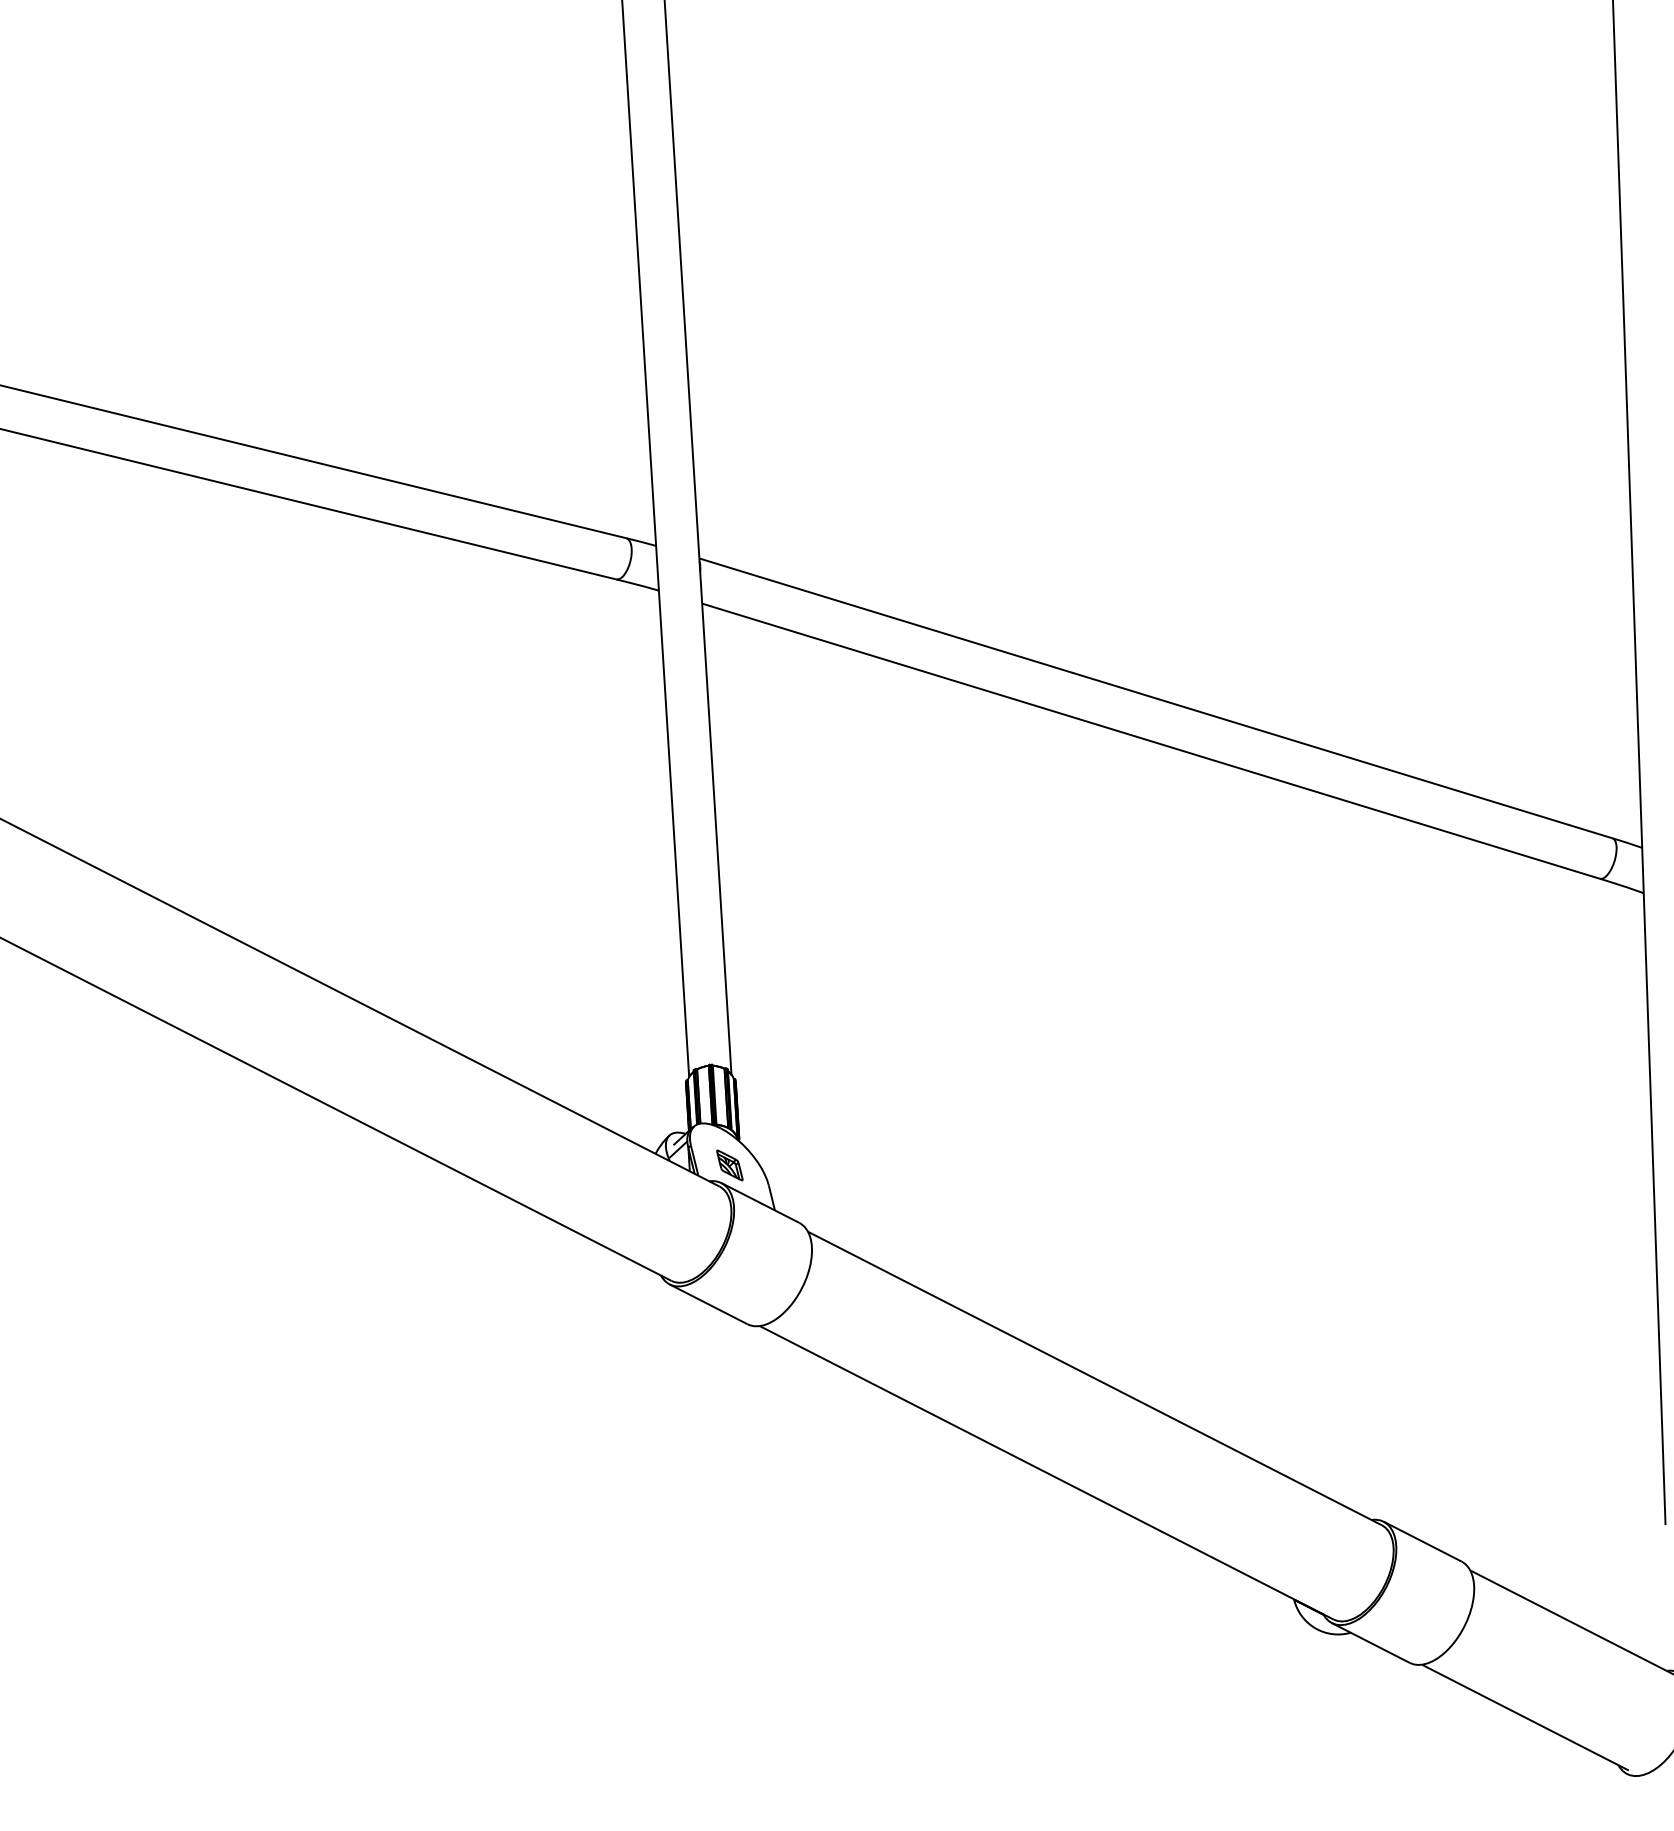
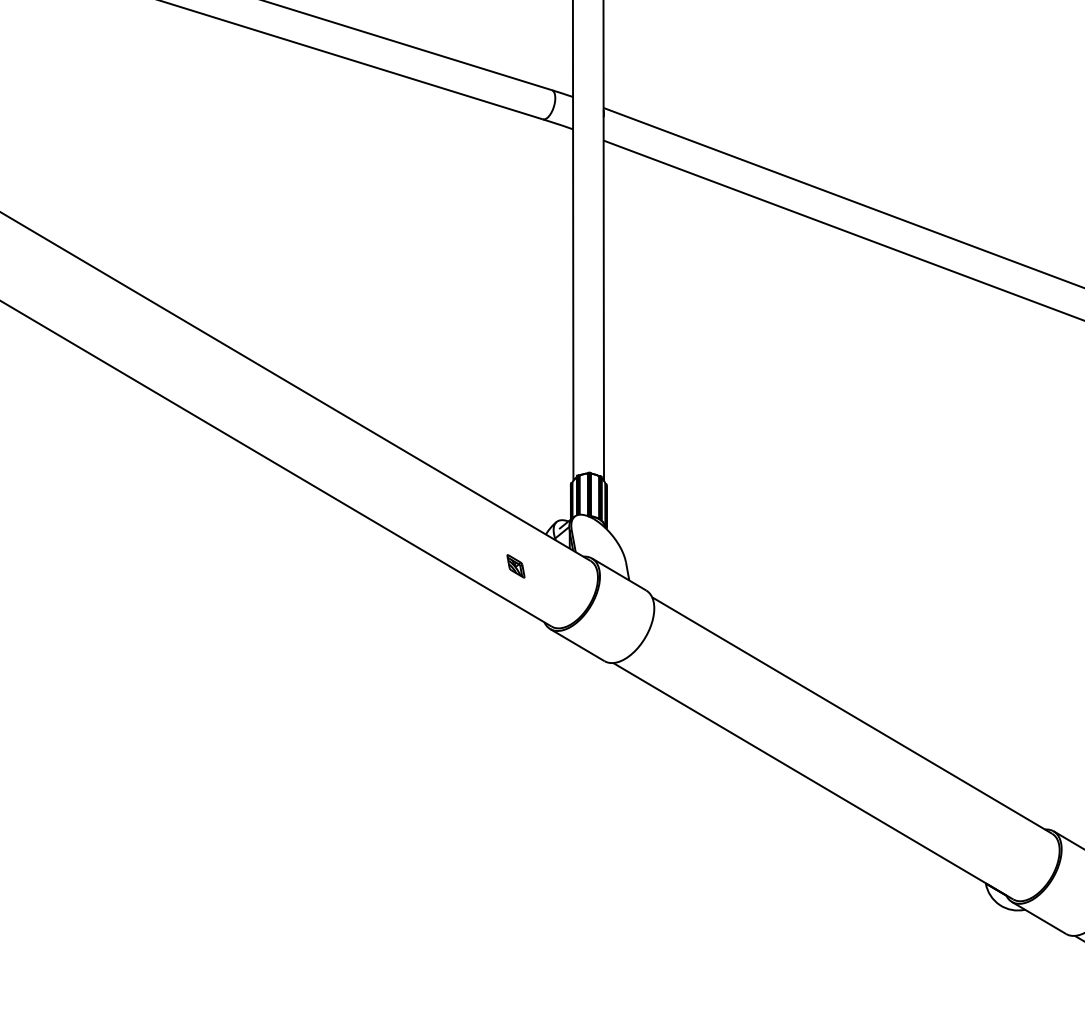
part: (729, 1165) -> (515, 566), moved

